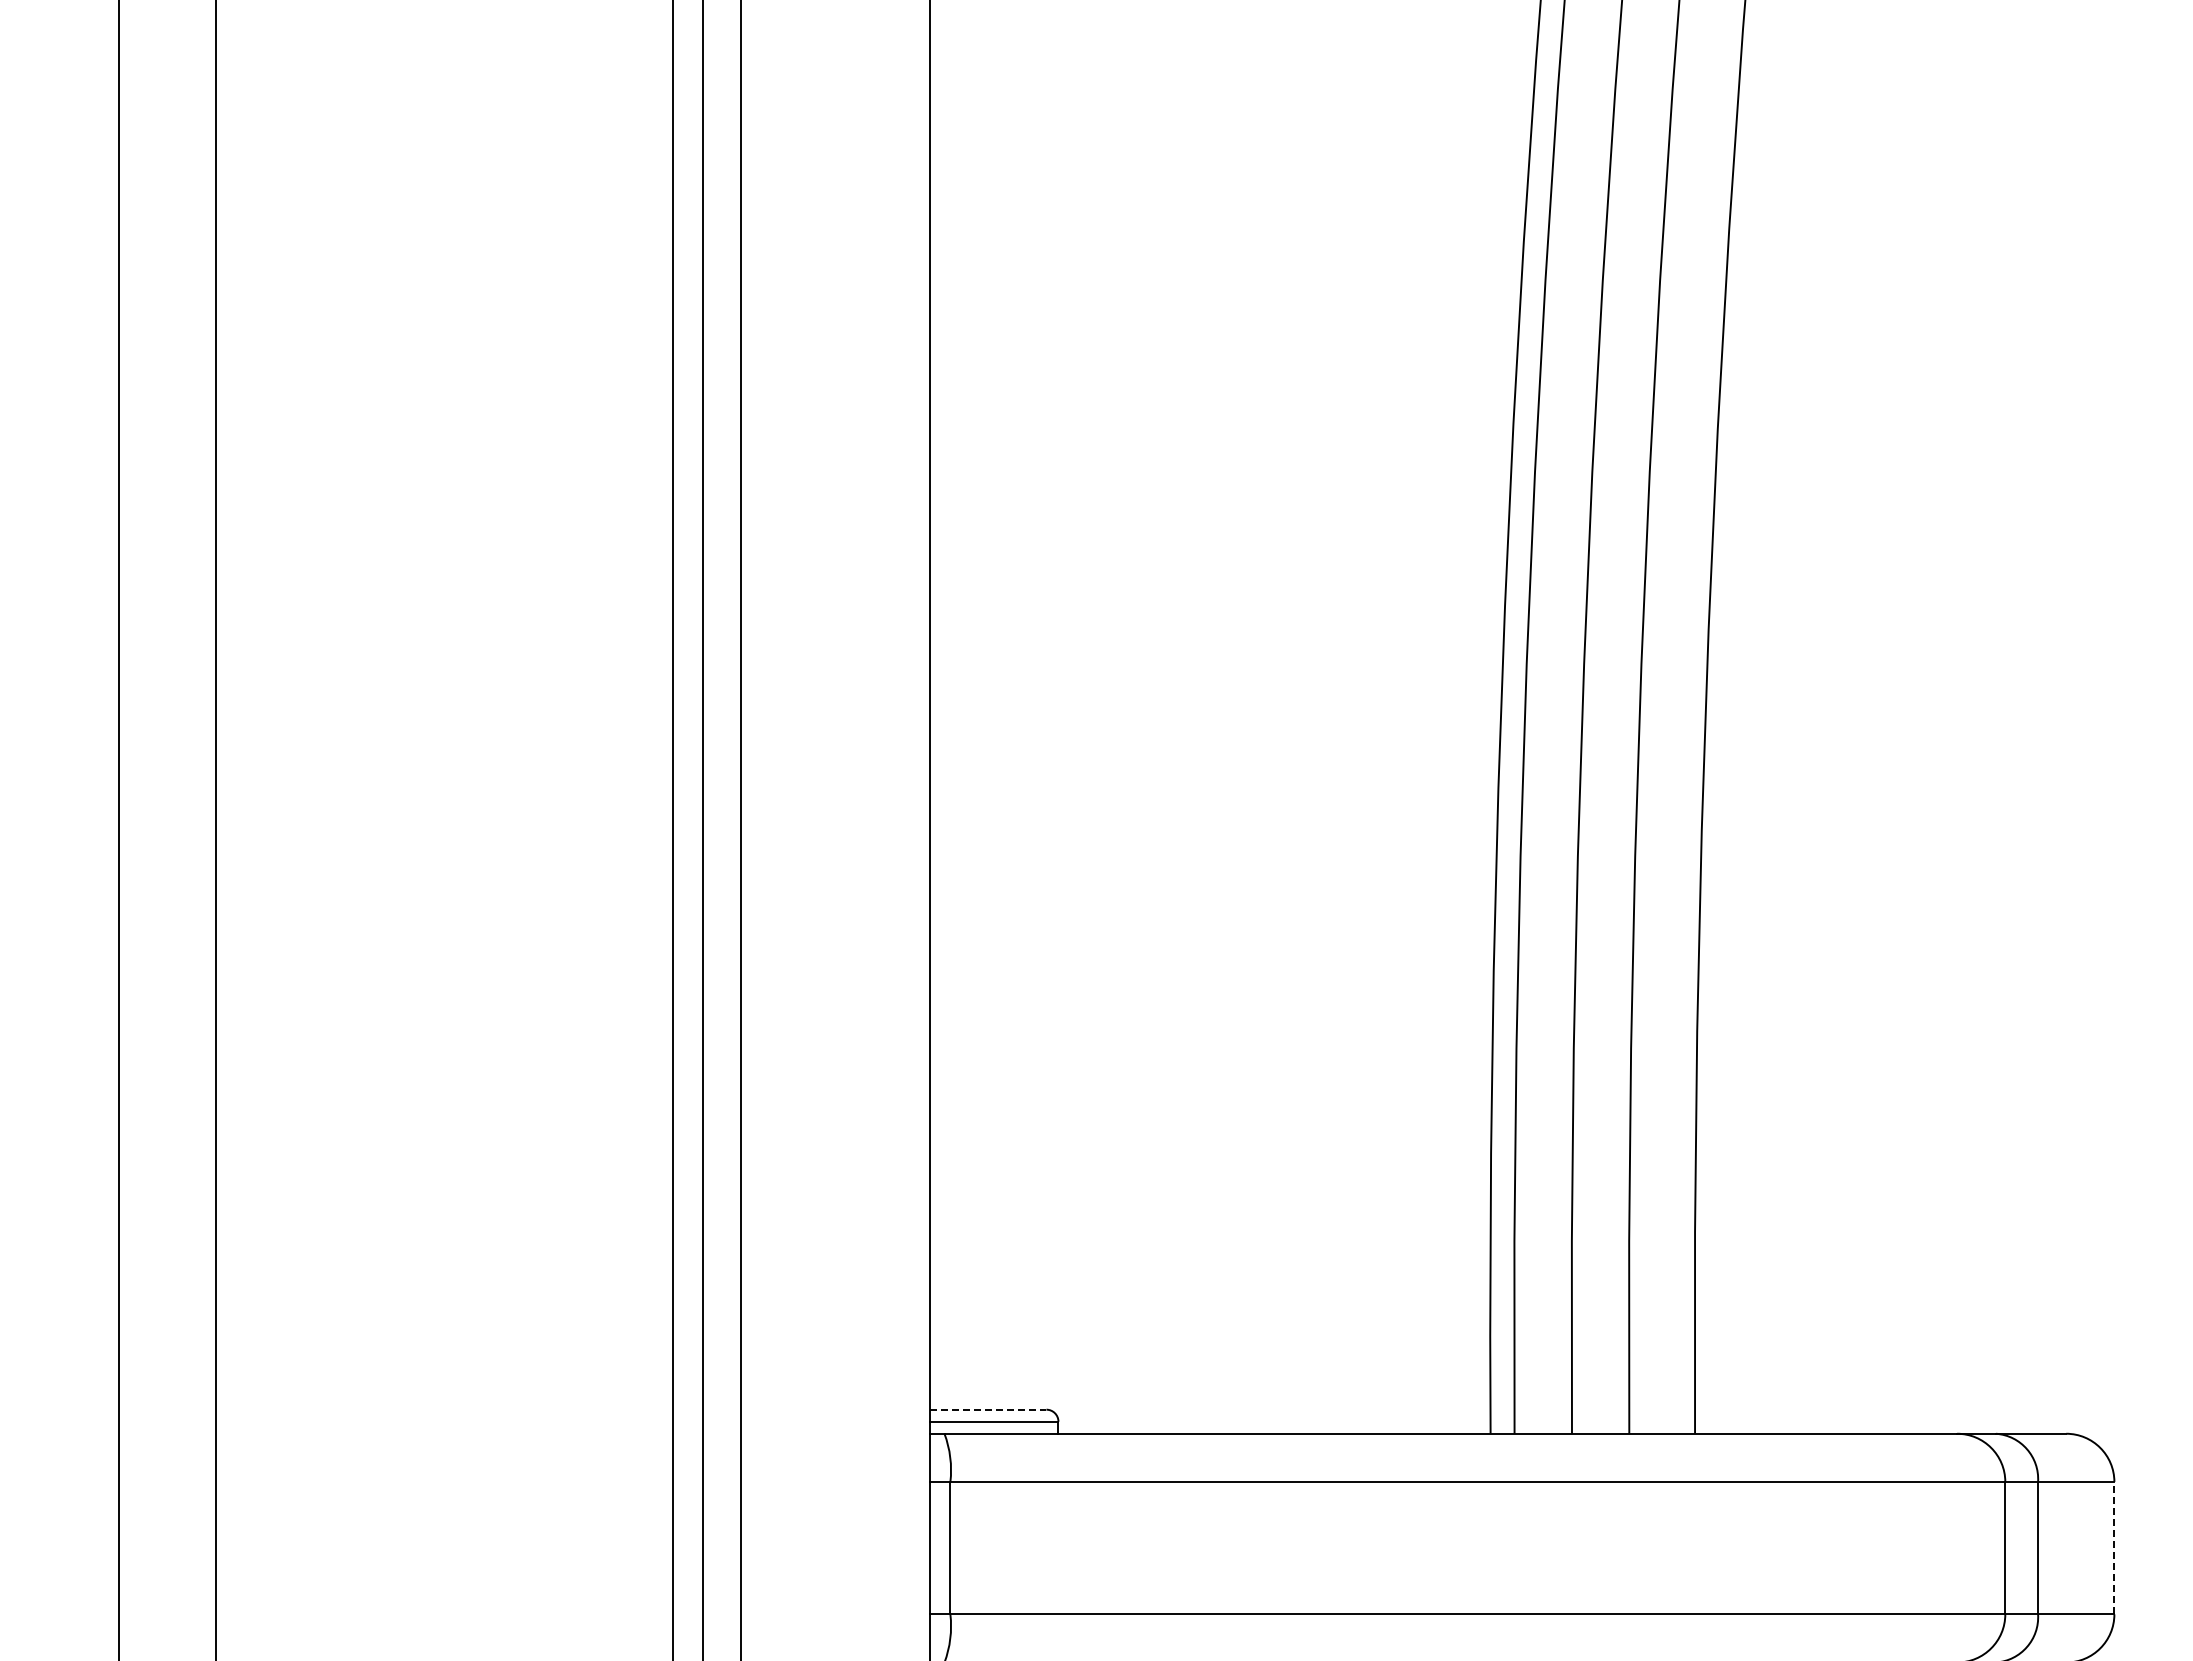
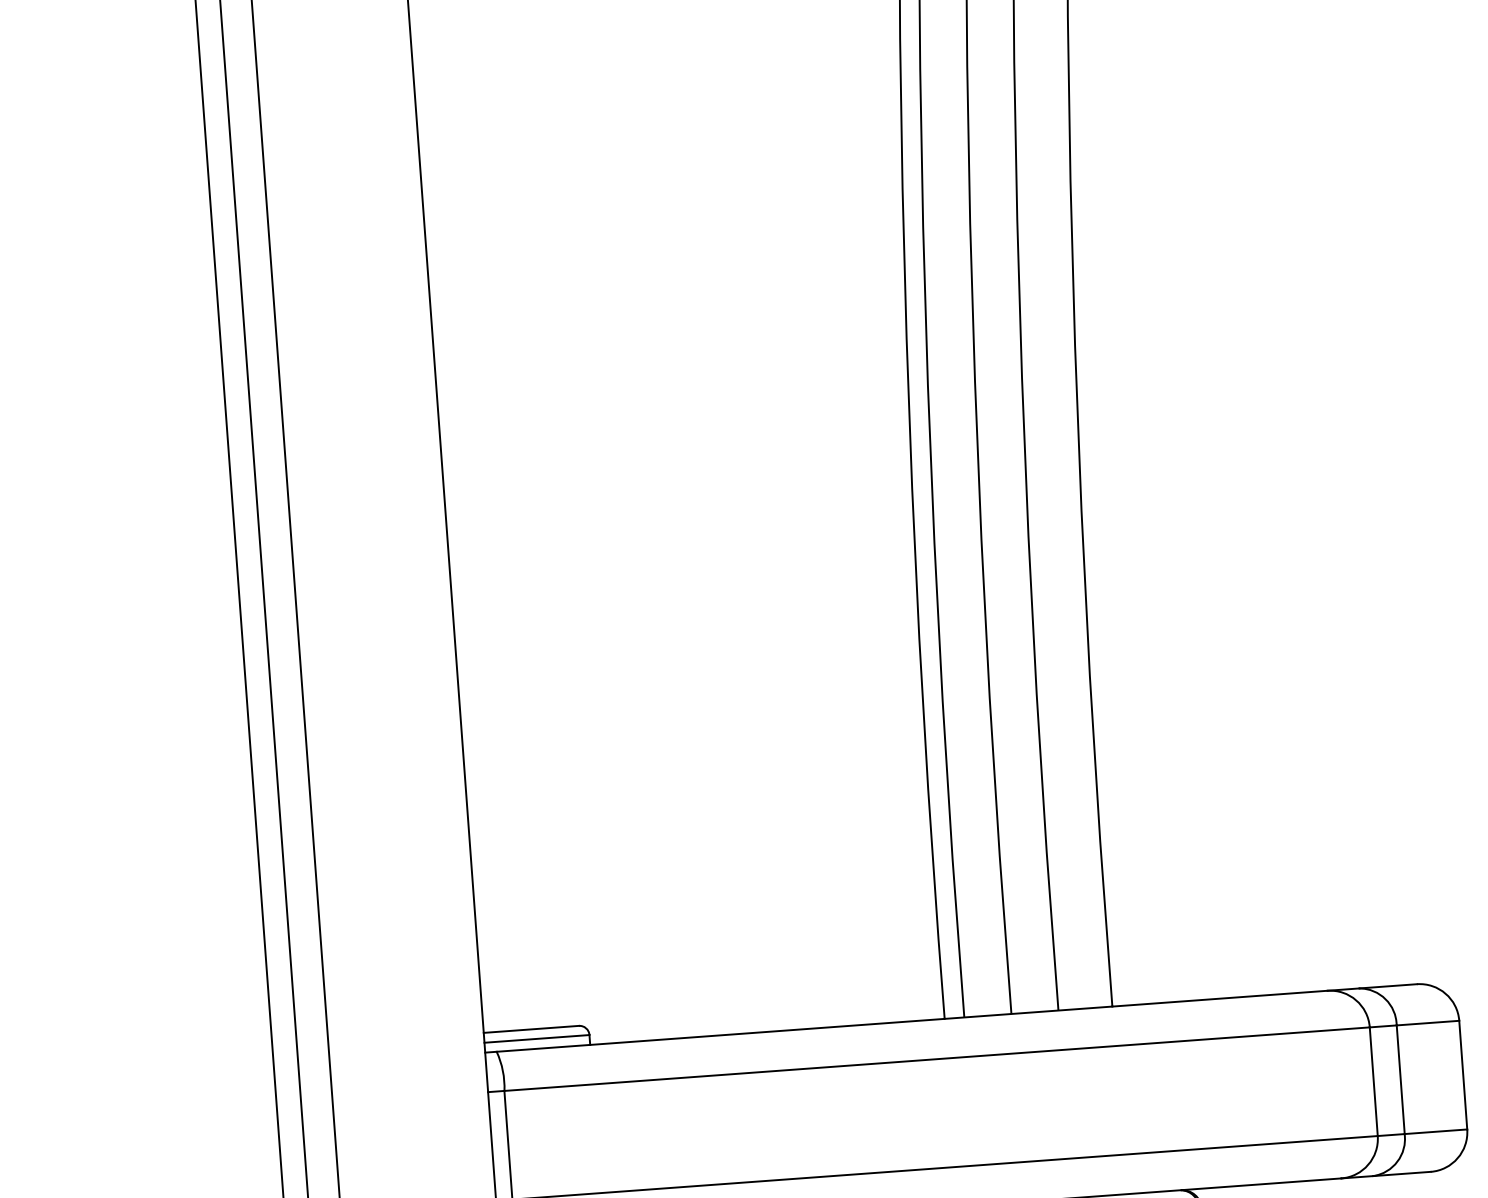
line: (988, 1409) -> (531, 1029), dashed -> solid
line: (2114, 1547) -> (1463, 1074), dashed -> solid

